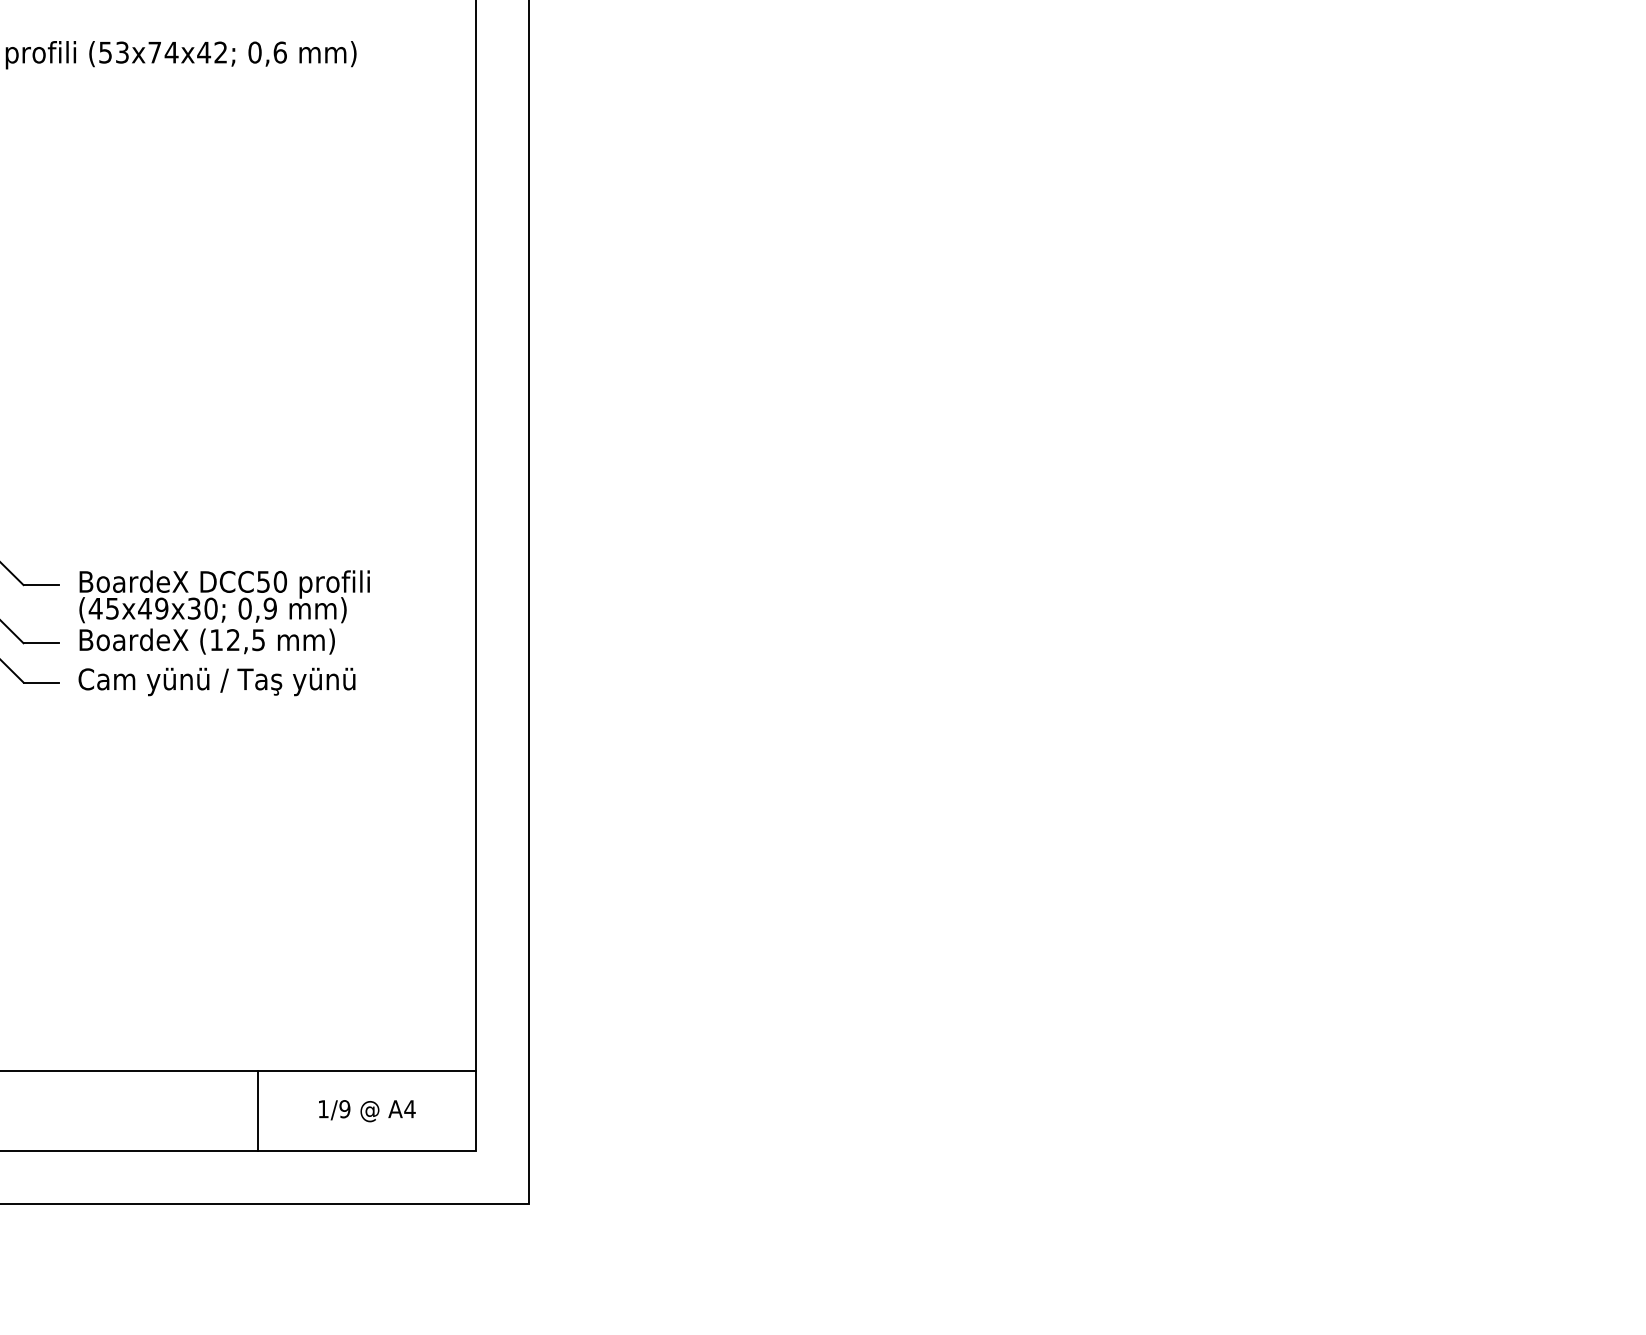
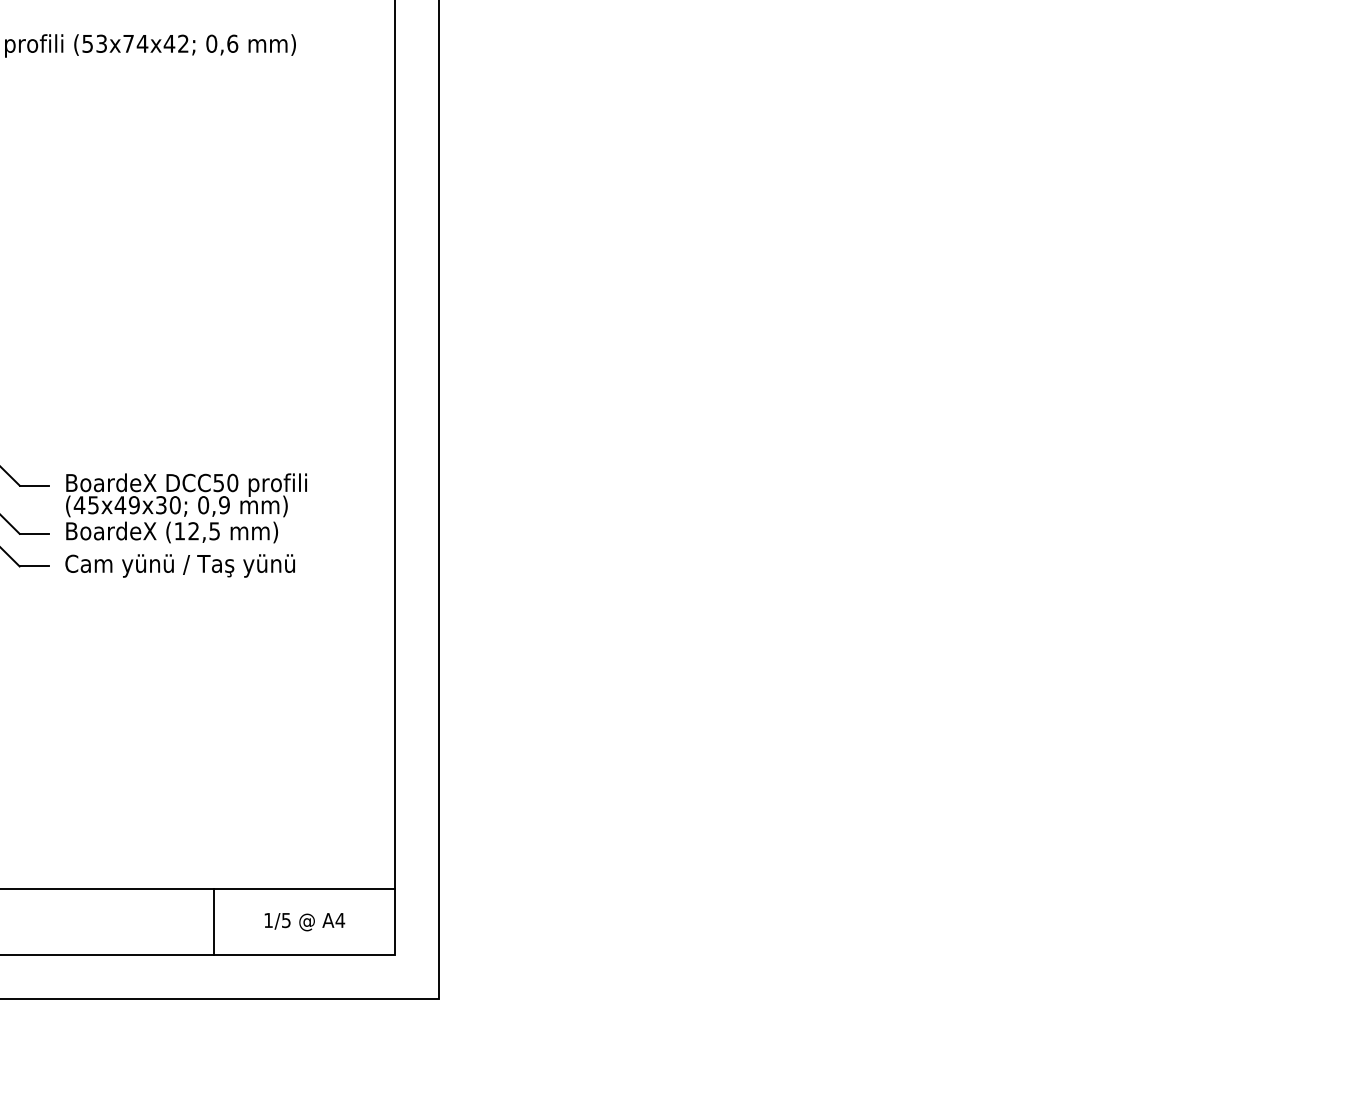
text: (344, 1109) -> (285, 920), 1/9 -> 1/5

